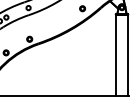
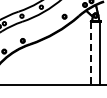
line: (115, 55) -> (90, 53), solid -> dashed

